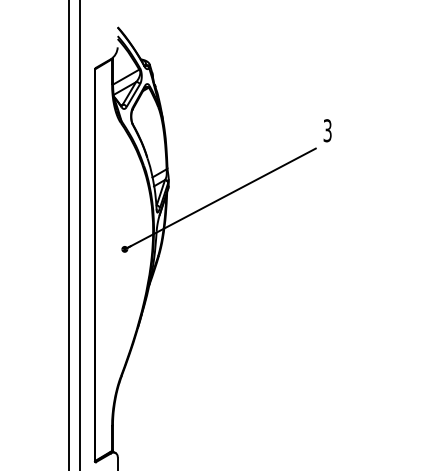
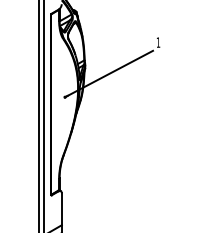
text: (327, 130) -> (158, 42), 3 -> 1

